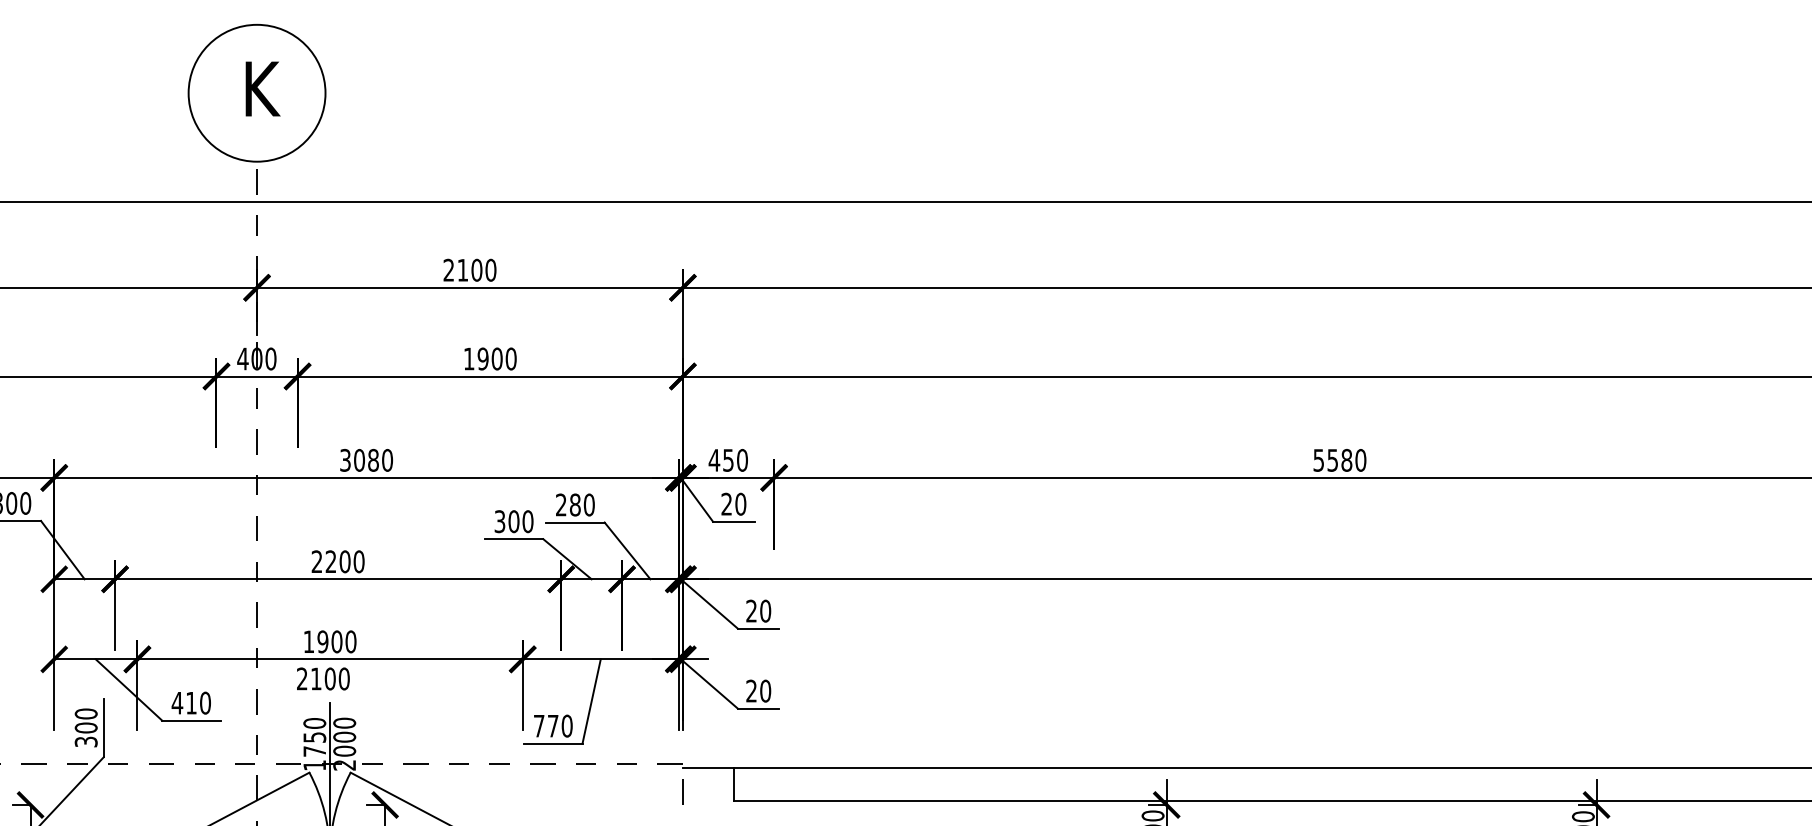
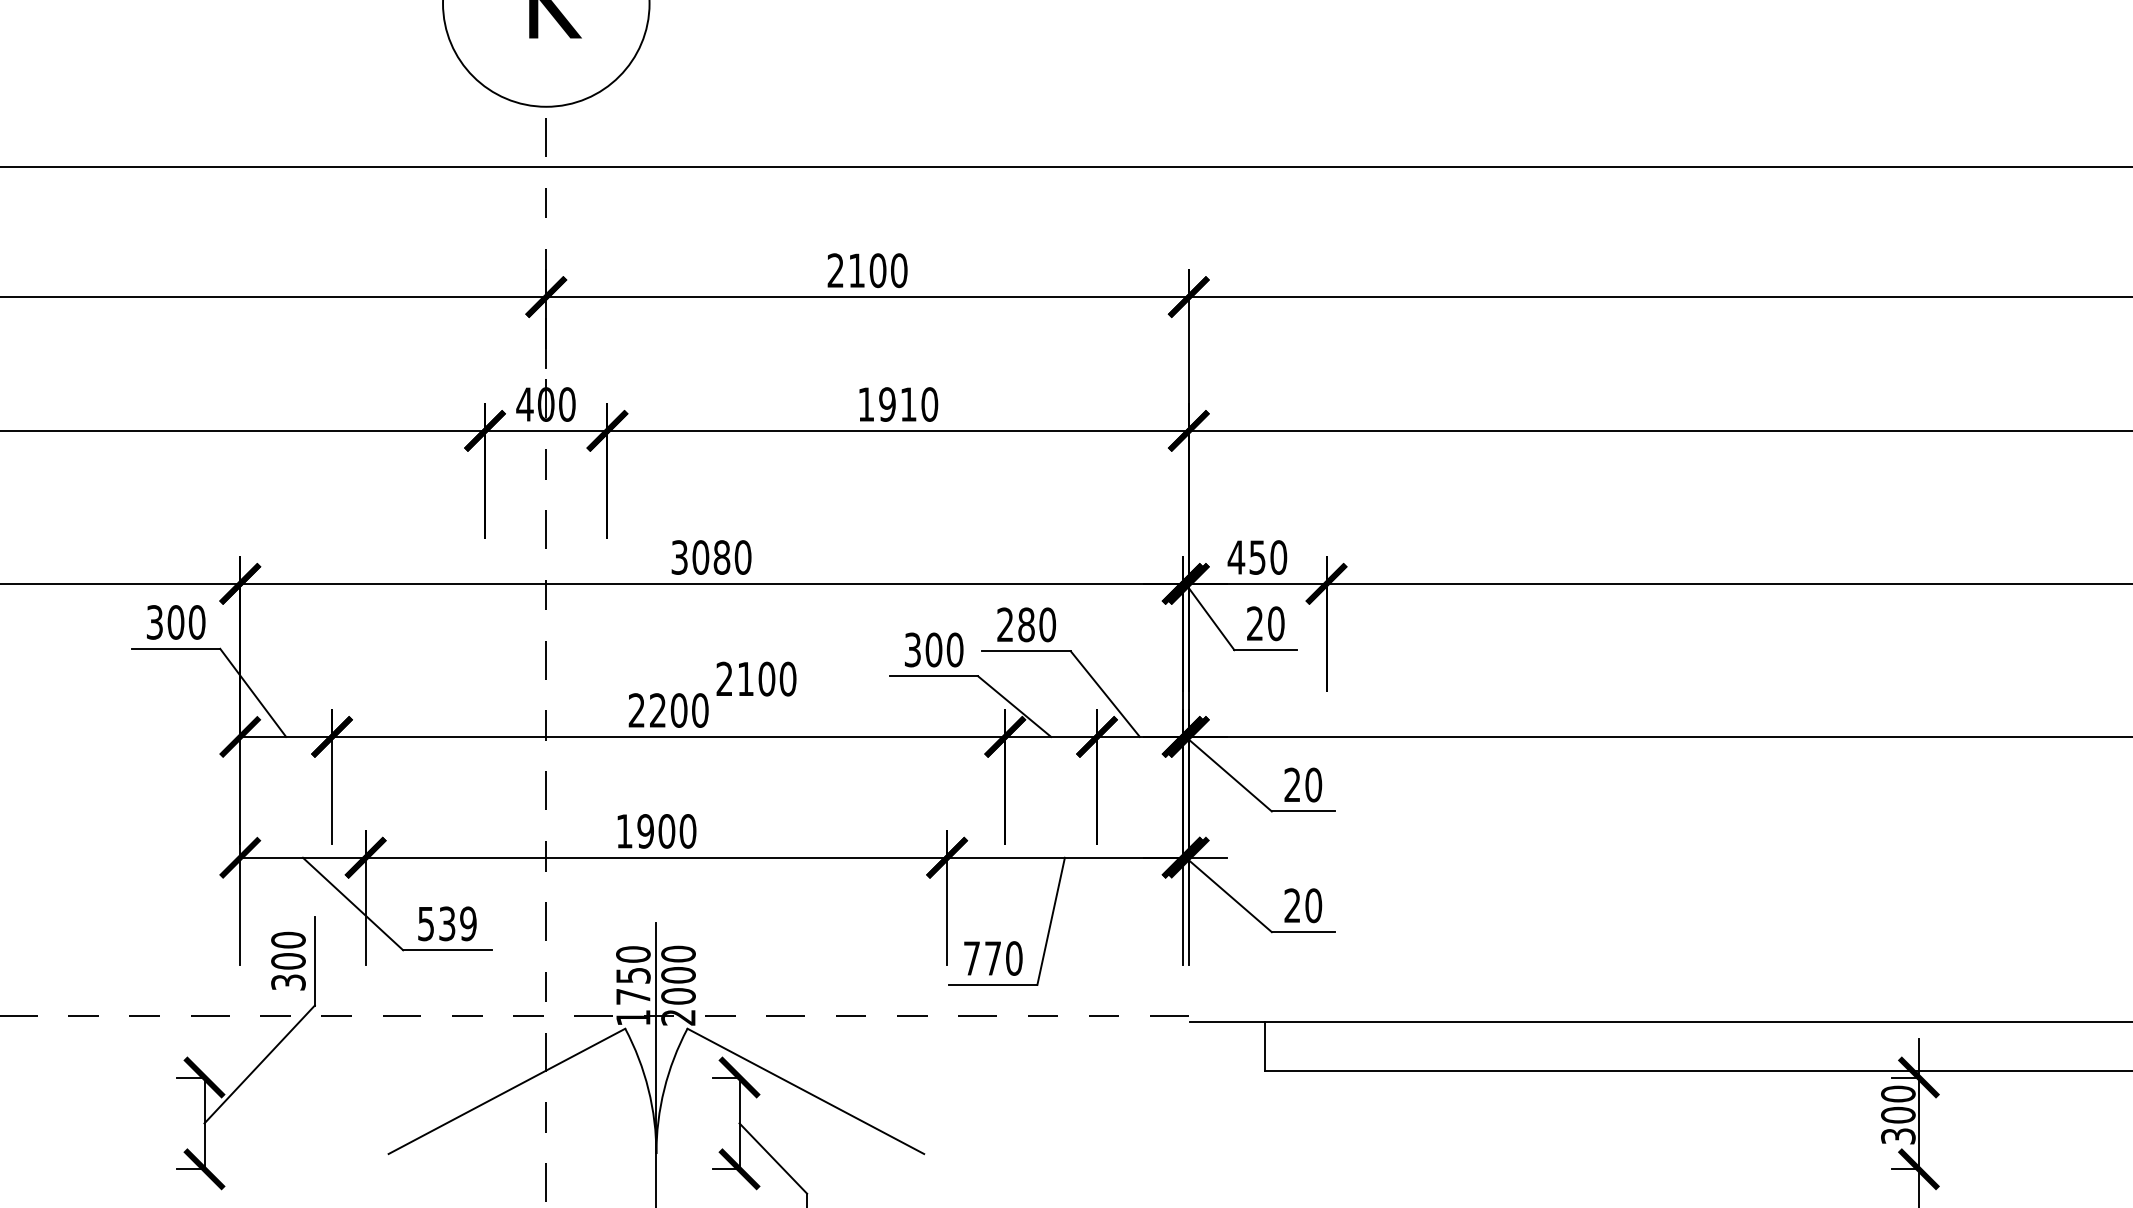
text: (496, 358) -> (907, 403), 1900 -> 1910
text: (323, 678) -> (756, 678), moved
text: (190, 702) -> (445, 922), 410 -> 539
line: (682, 791) -> (1188, 1057), removed

